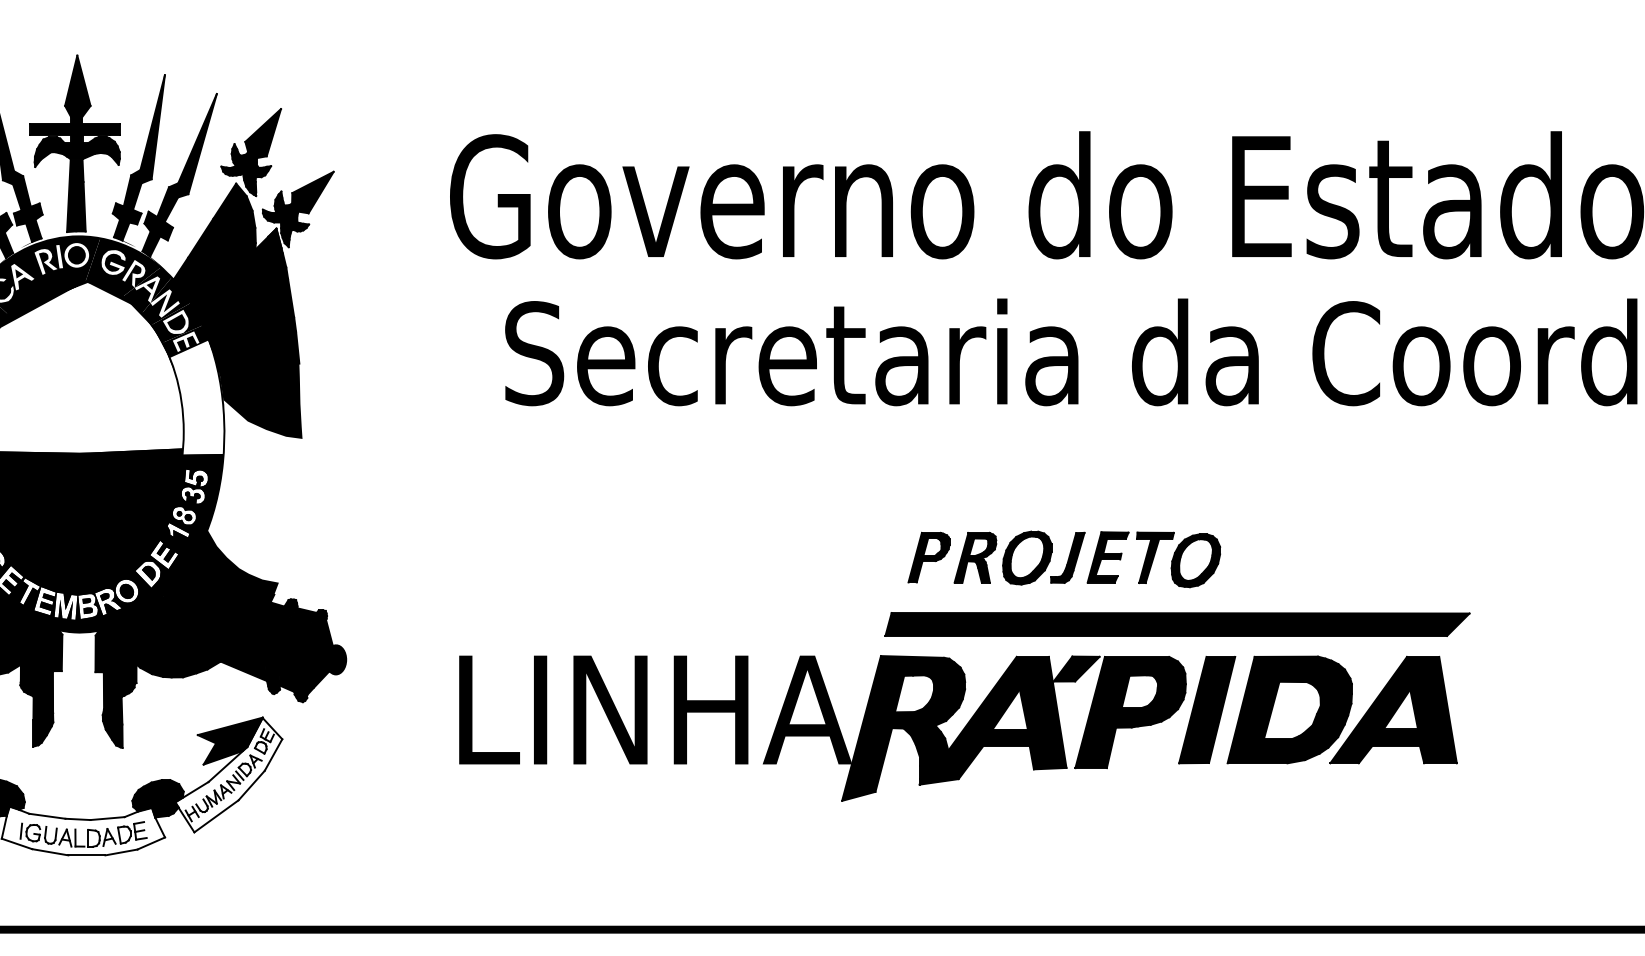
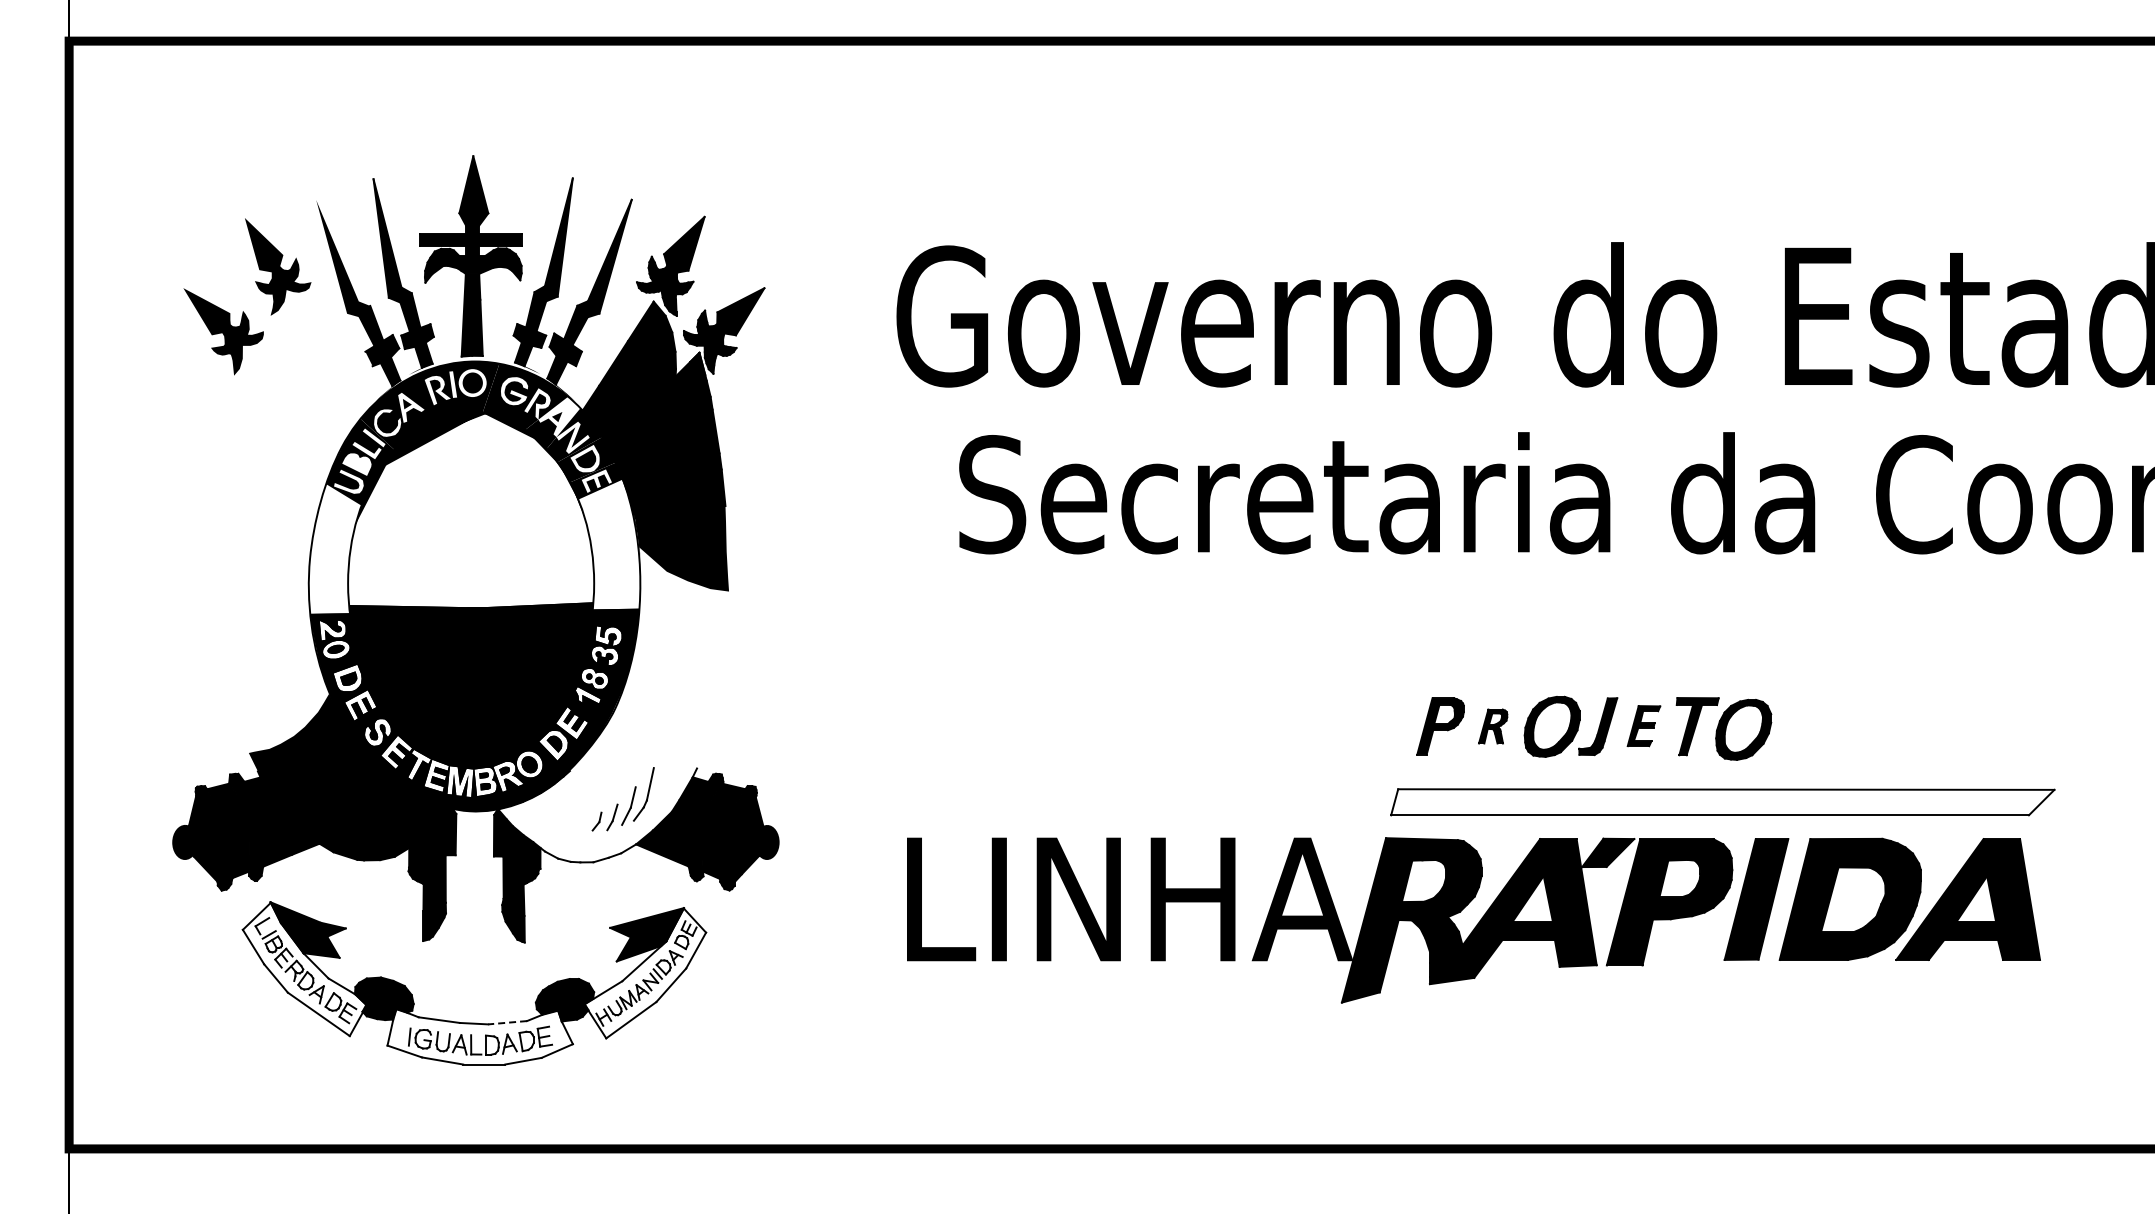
fill: (153, 284) -> (559, 416), removed
part: (1107, 556) -> (1643, 725), size x0.7
part: (974, 557) -> (1492, 726), size x0.6
fill: (188, 592) -> (599, 765), removed
fill: (1177, 624) -> (1722, 802), removed
line: (107, 818) -> (507, 1022), solid -> dashed

